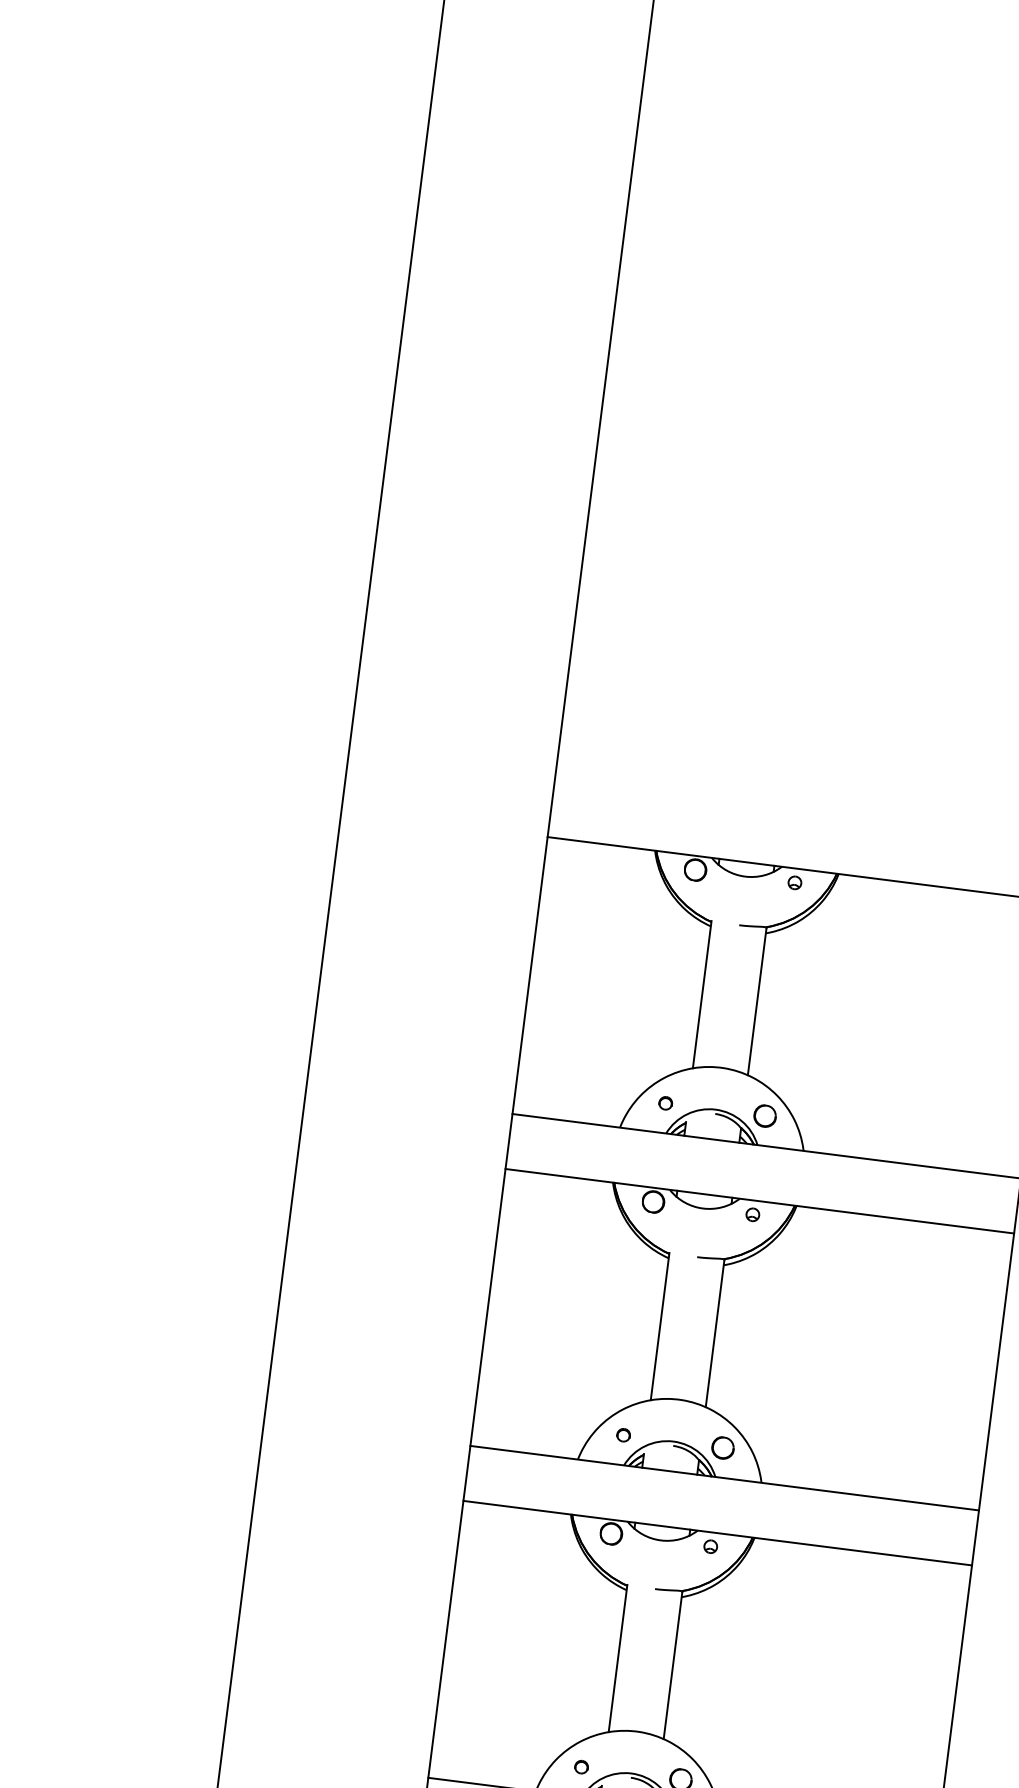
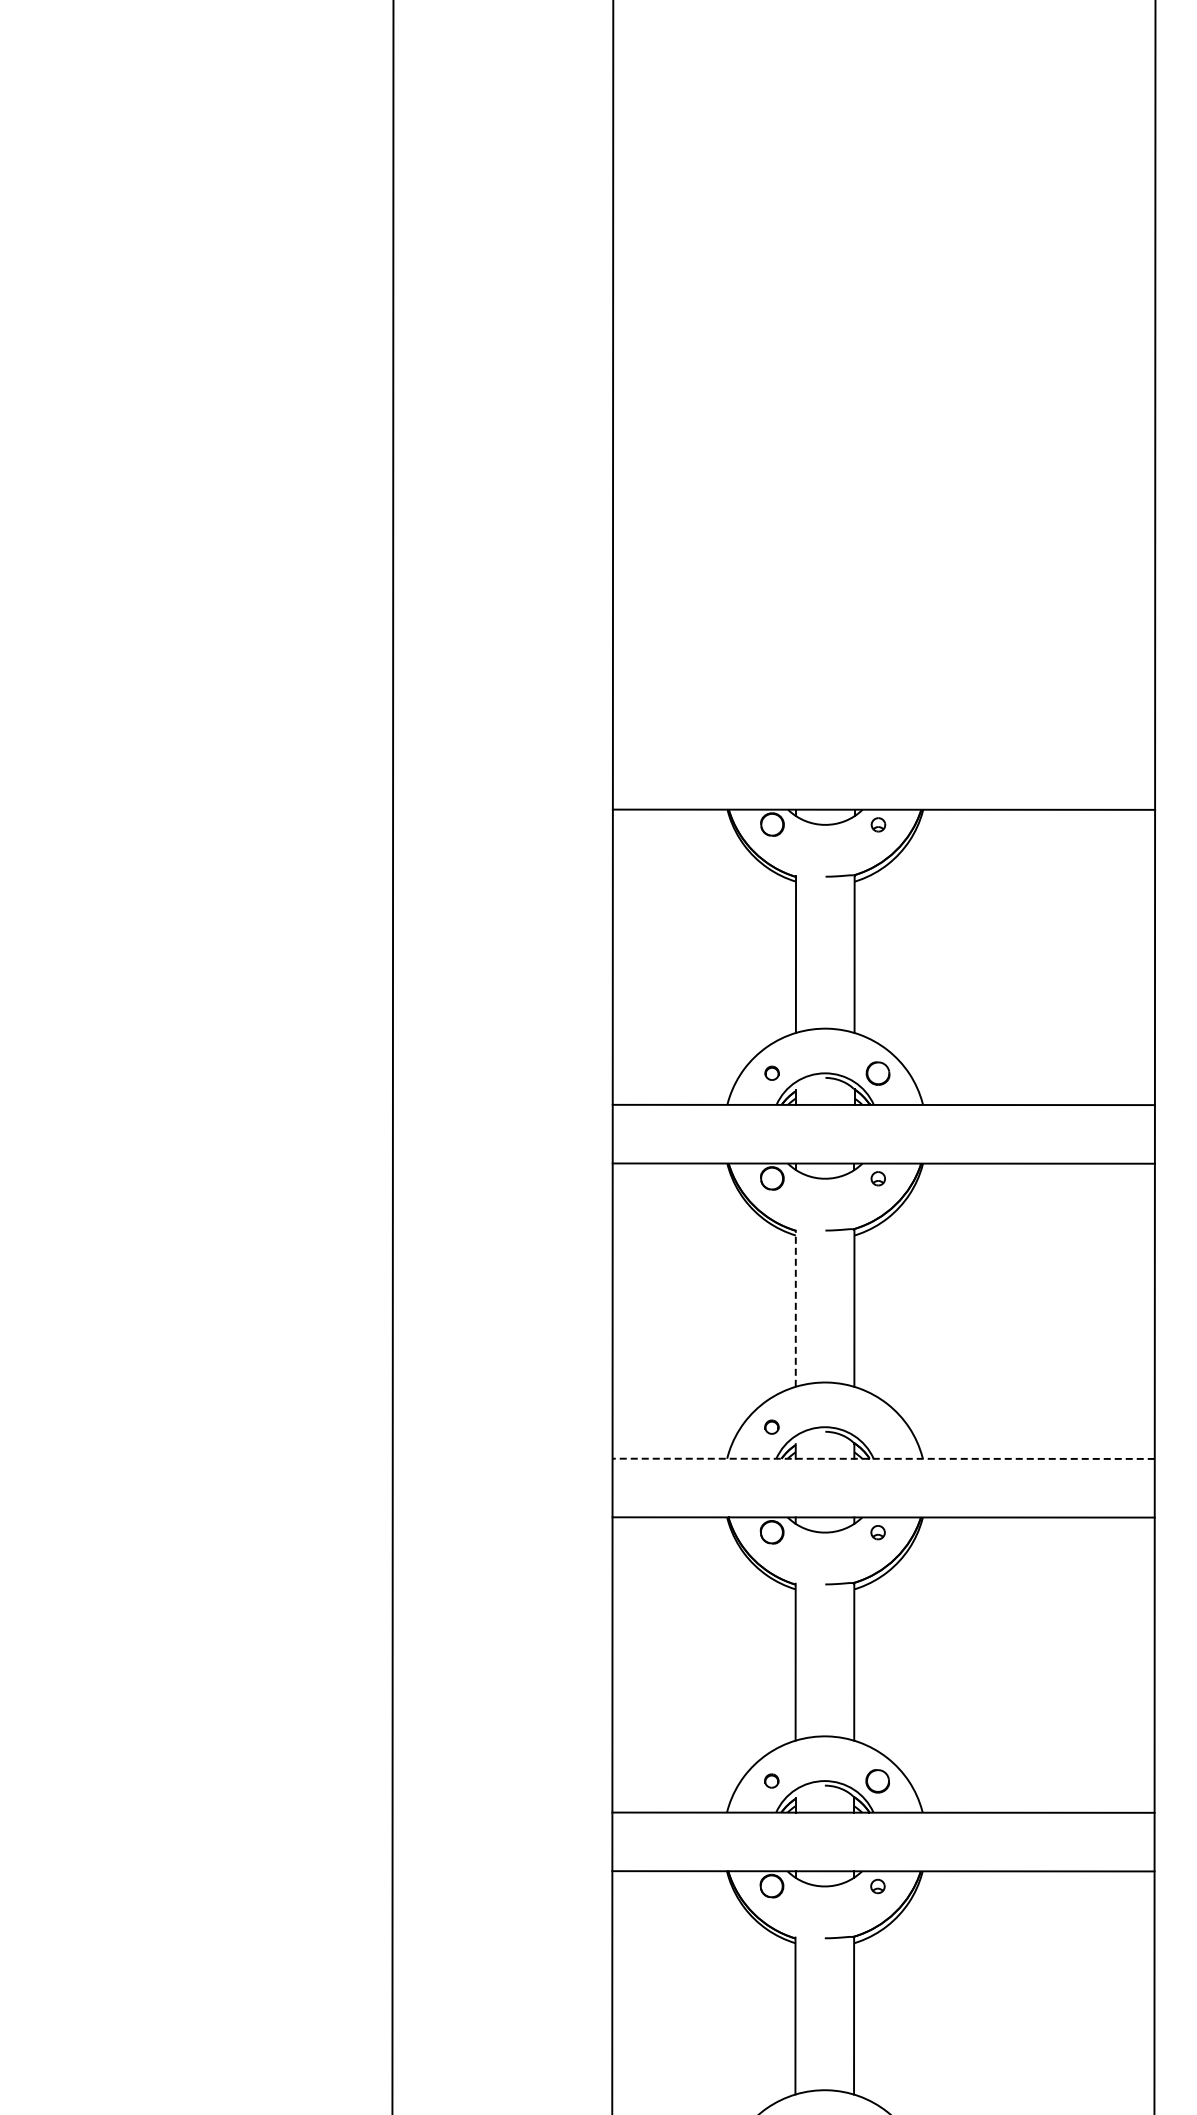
line: (659, 1325) -> (795, 1307), solid -> dashed
part: (722, 1448) -> (877, 1427), removed
line: (724, 1477) -> (883, 1458), solid -> dashed

